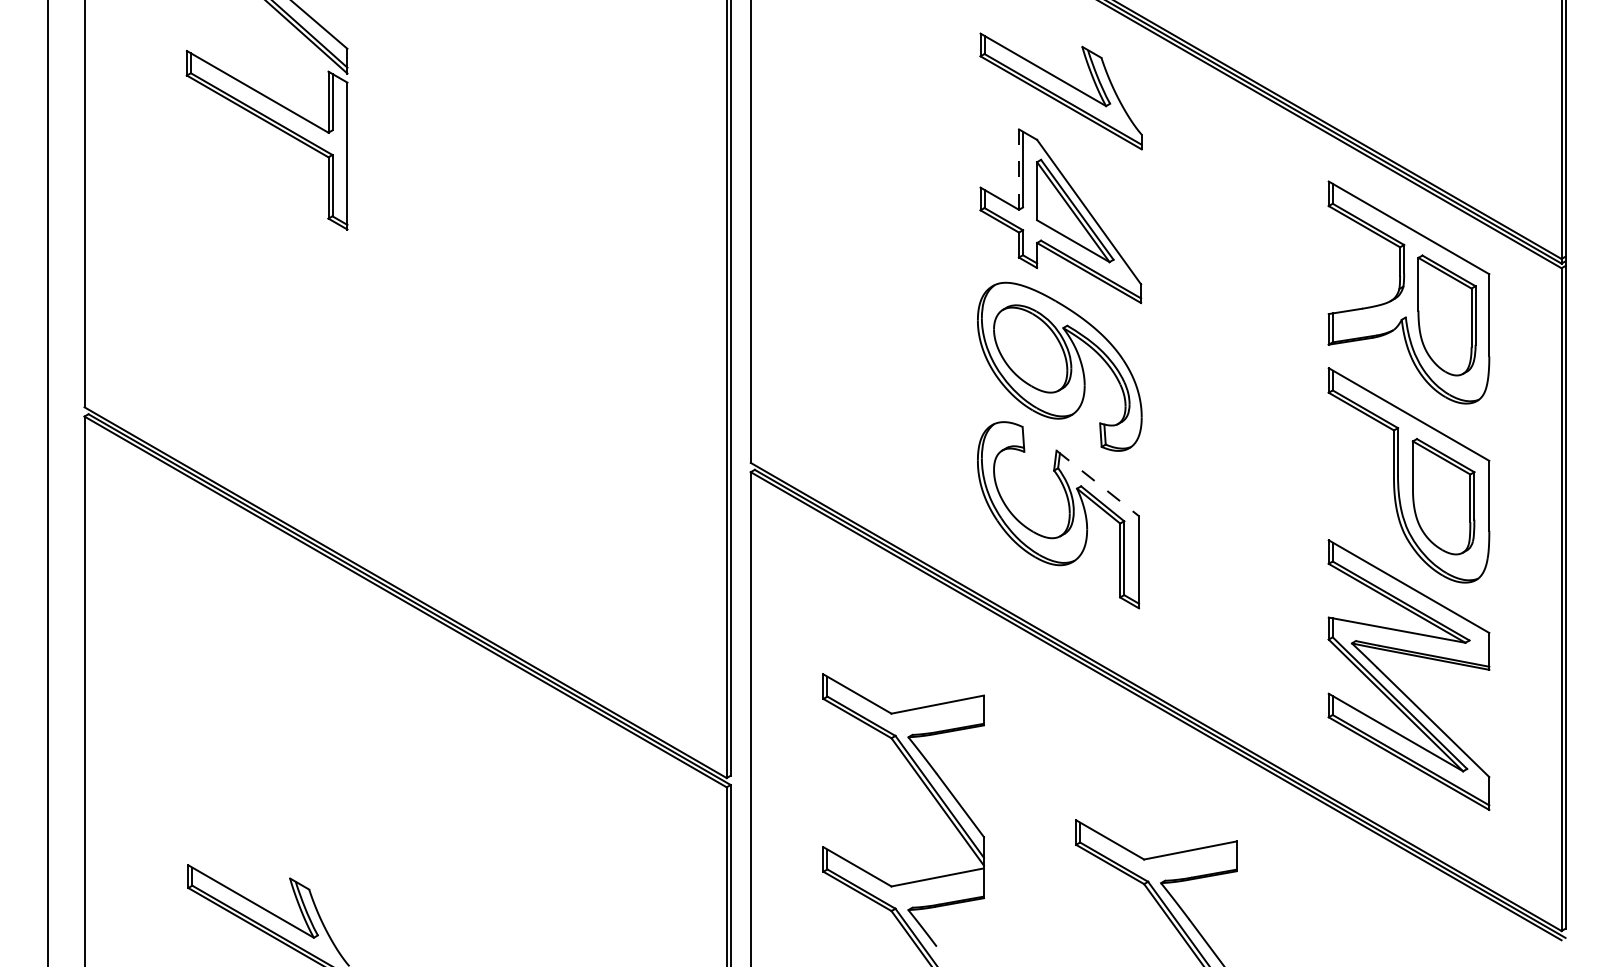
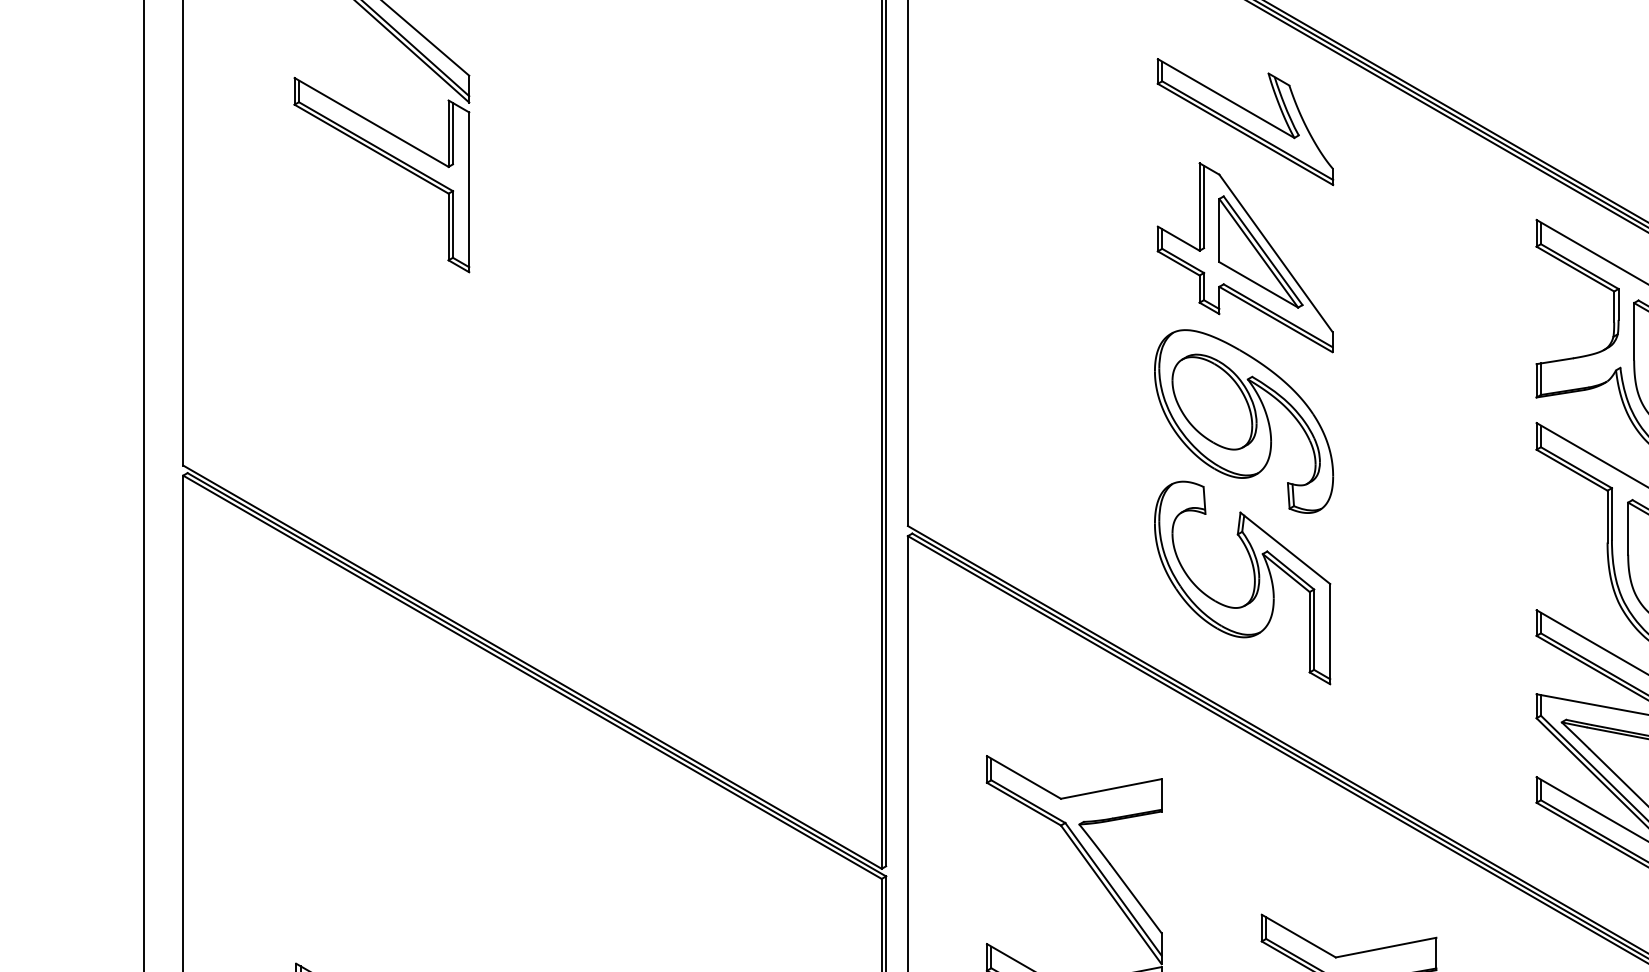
line: (1018, 169) -> (1199, 206), dashed -> solid
line: (1097, 483) -> (1285, 548), dashed -> solid

